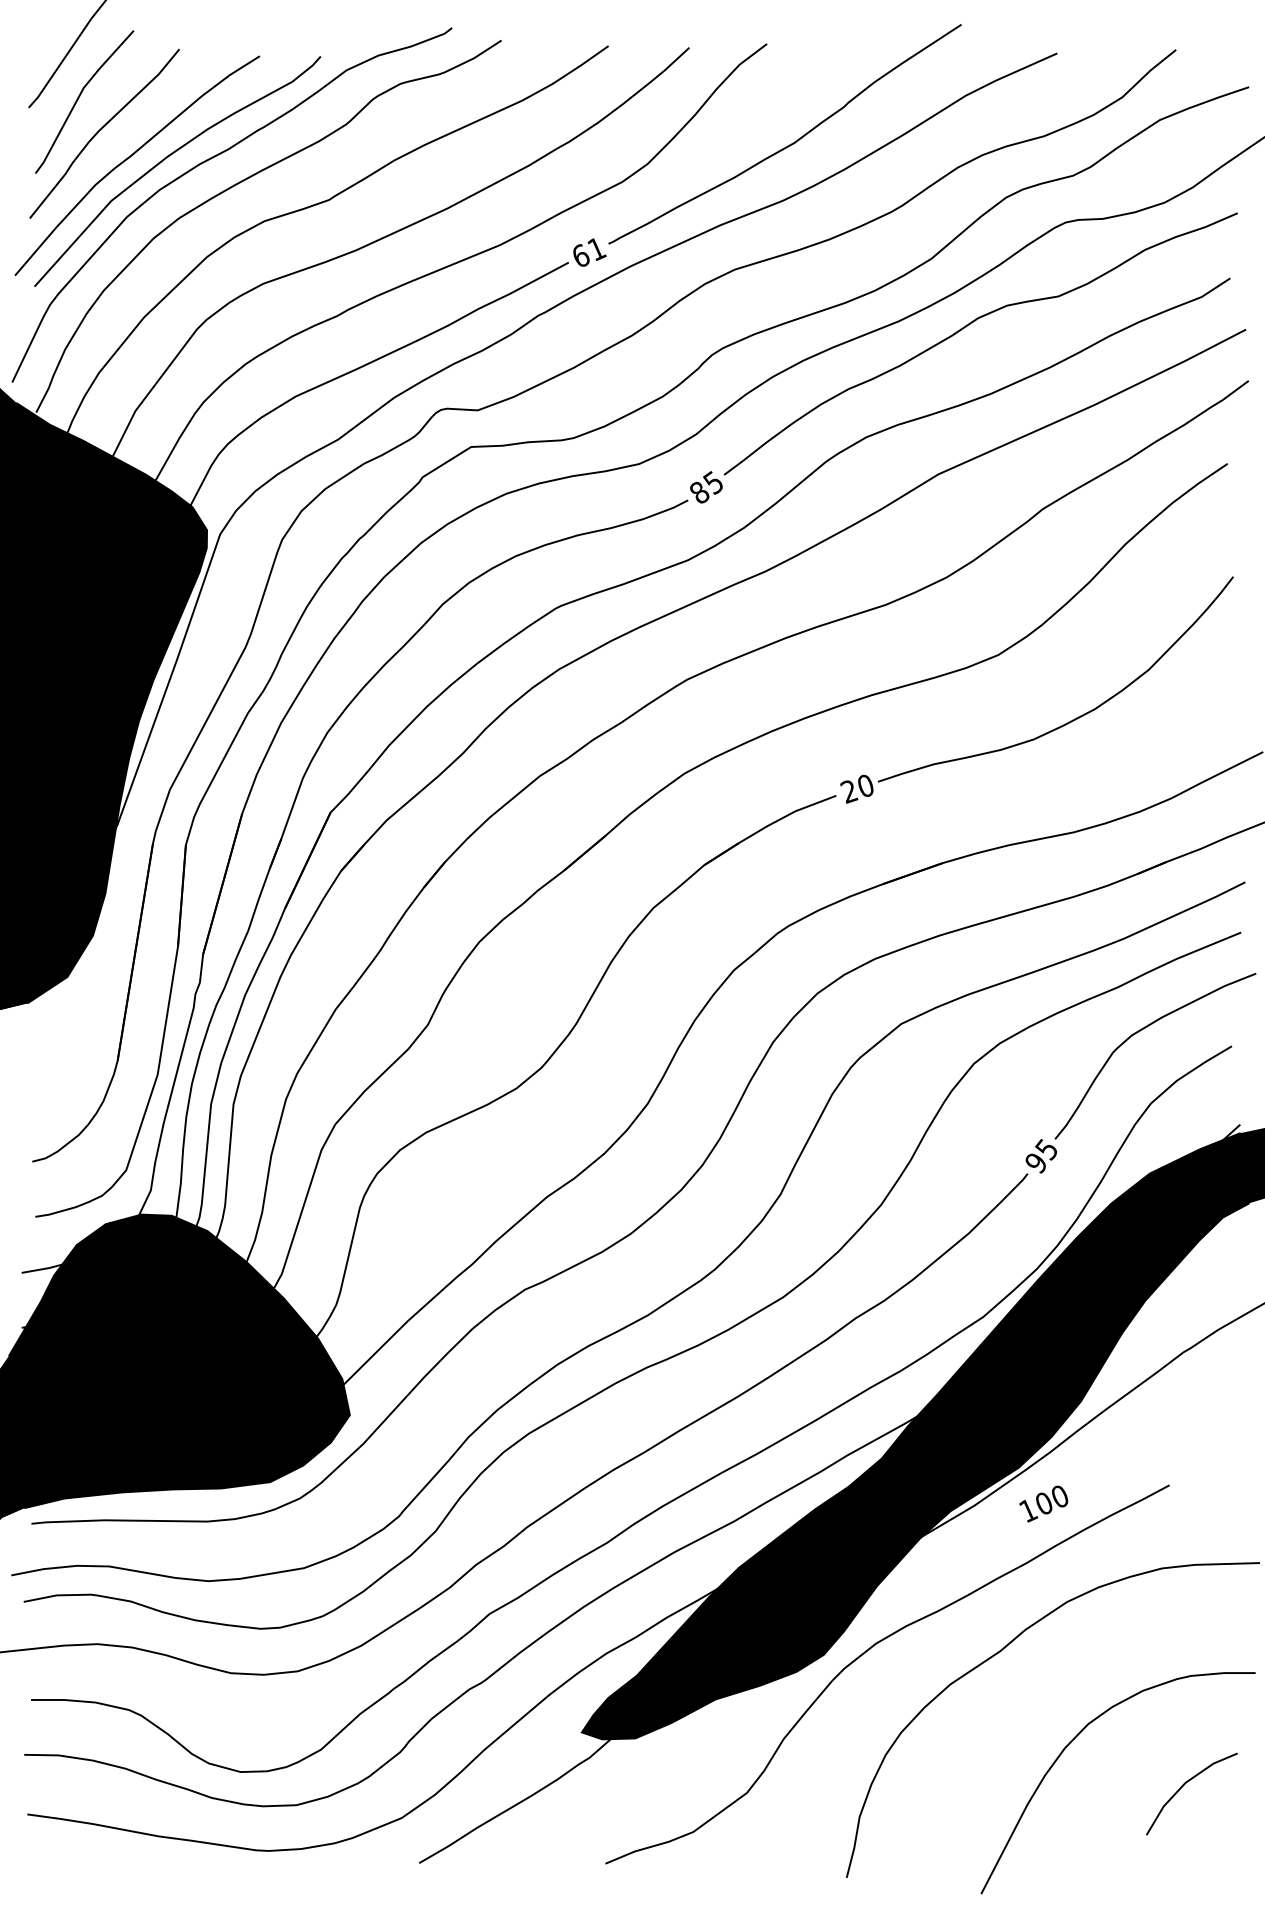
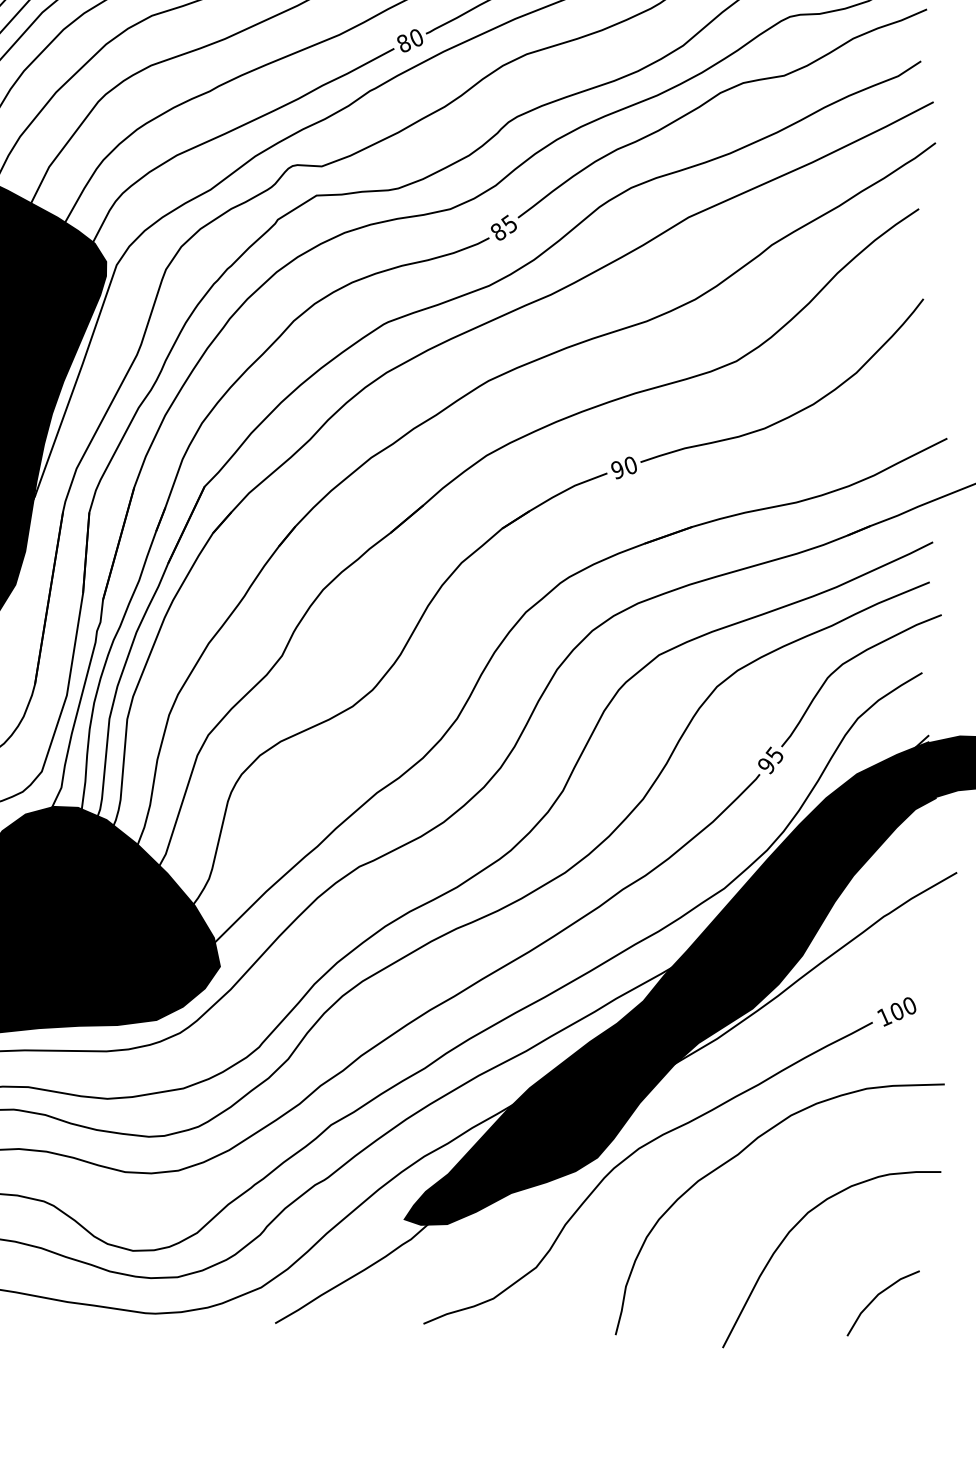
text: (589, 252) -> (410, 40), 61 -> 80
text: (849, 792) -> (617, 470), 20 -> 90
text: (1043, 1503) -> (896, 1011), moved
line: (1184, 1785) -> (877, 1296), moved

